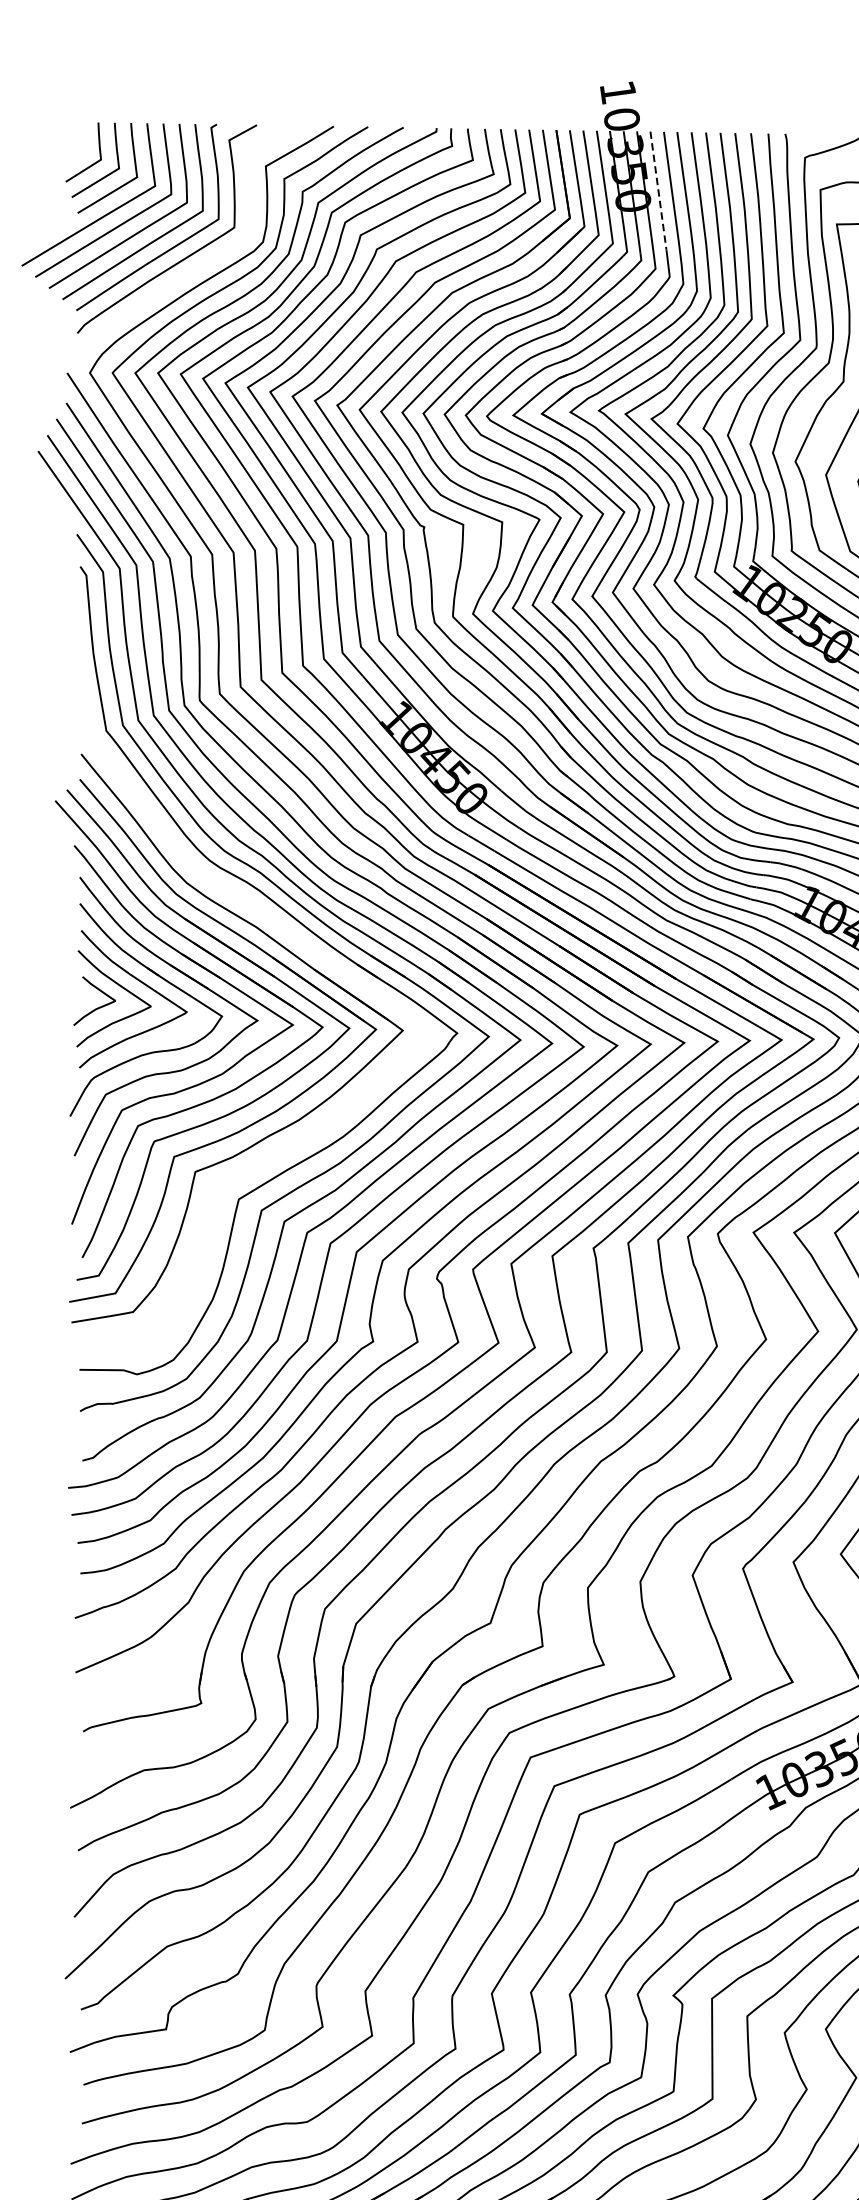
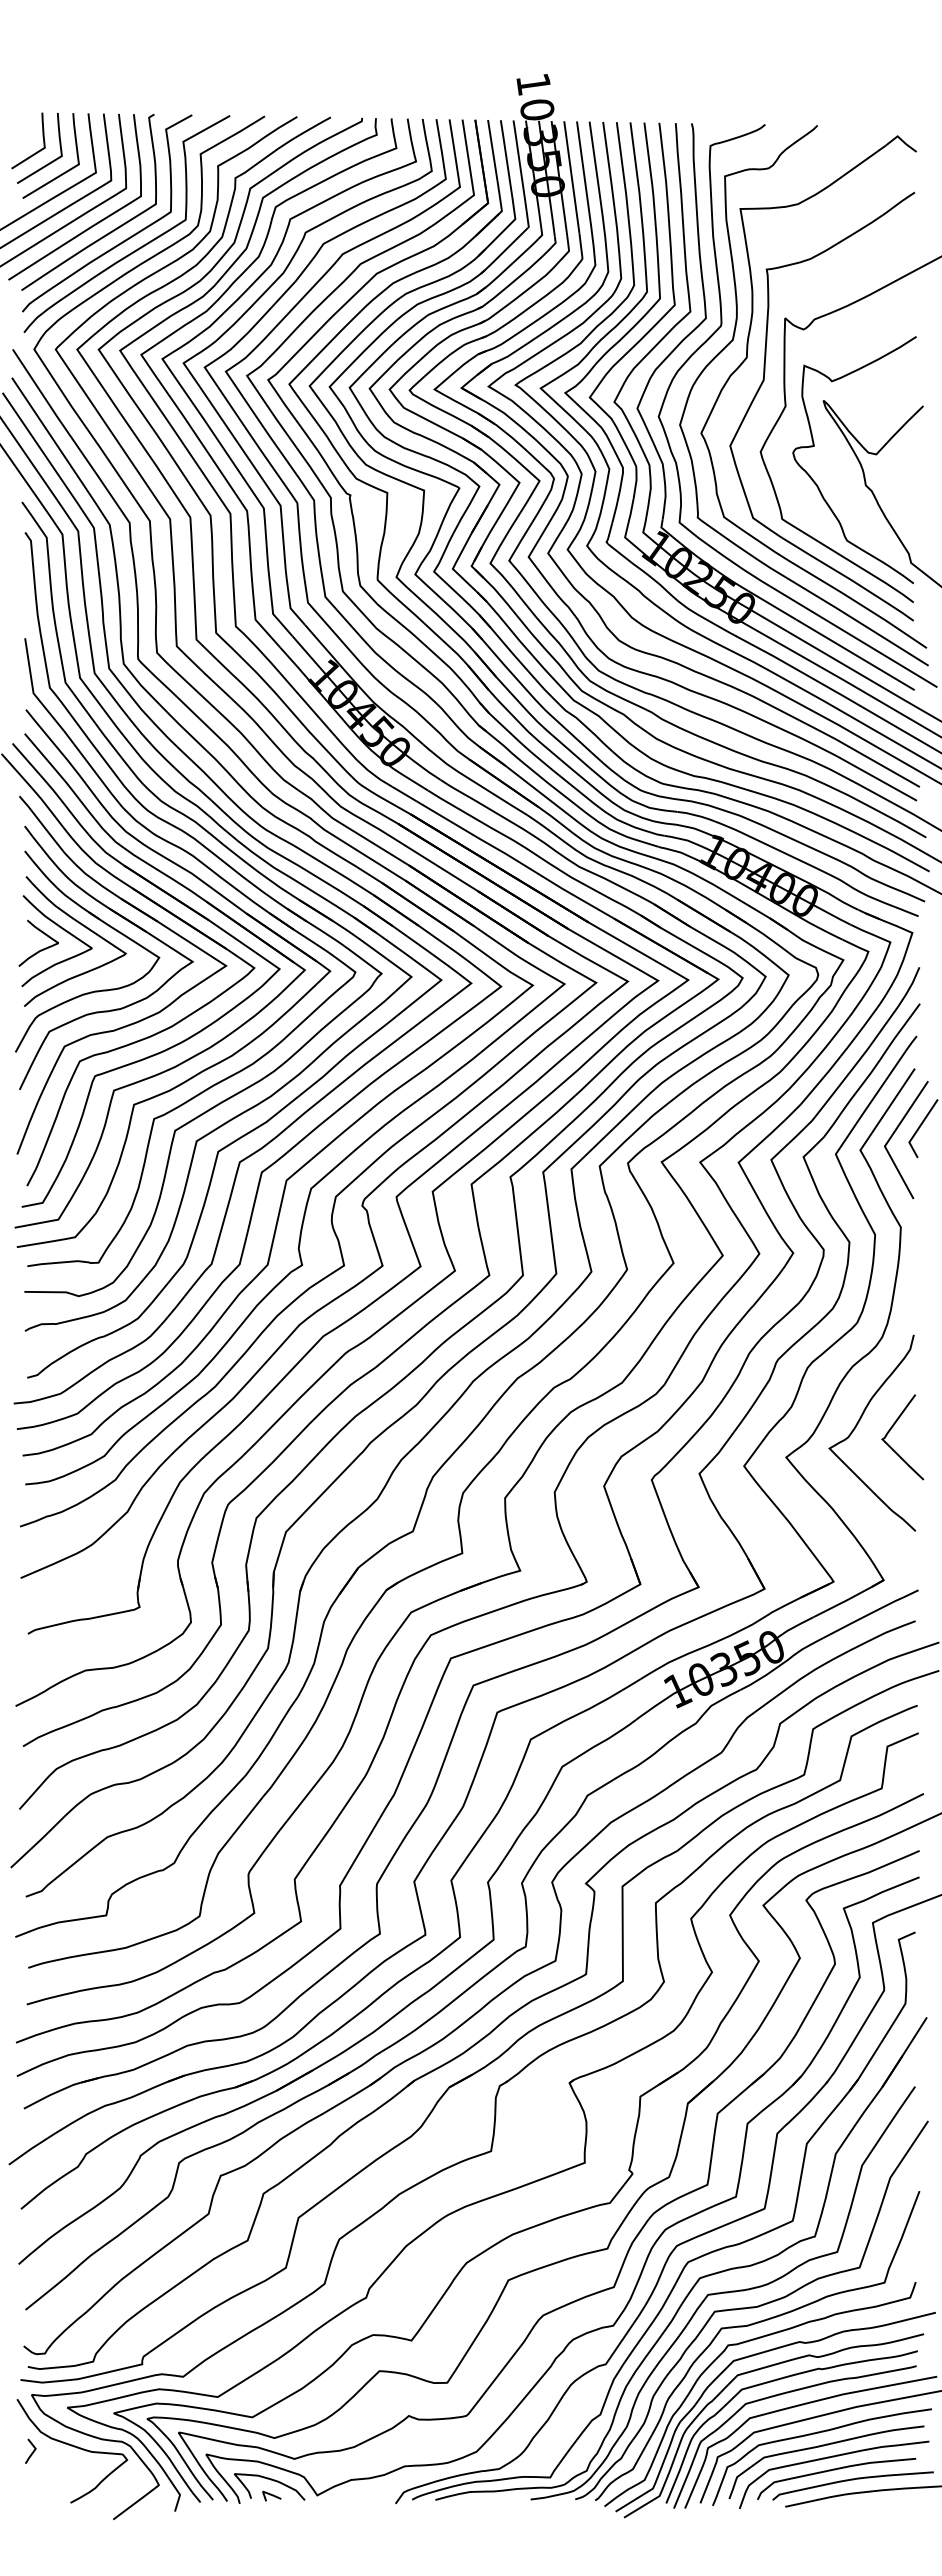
line: (658, 192) -> (571, 178), dashed -> solid
curve: (202, 264) -> (140, 246), added
part: (304, 946) -> (237, 891), added

